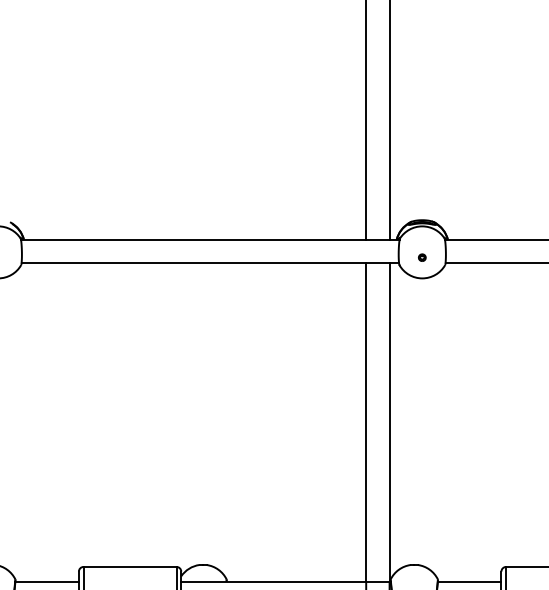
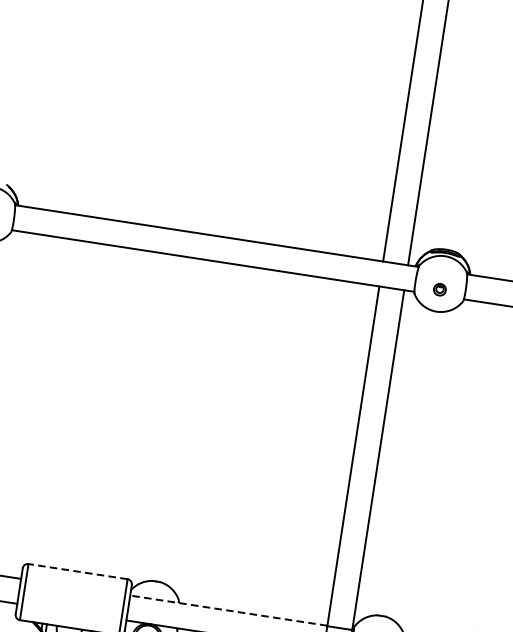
part: (422, 257) -> (440, 289), size x1.6
line: (129, 566) -> (77, 571), solid -> dashed
line: (273, 581) -> (228, 610), solid -> dashed

